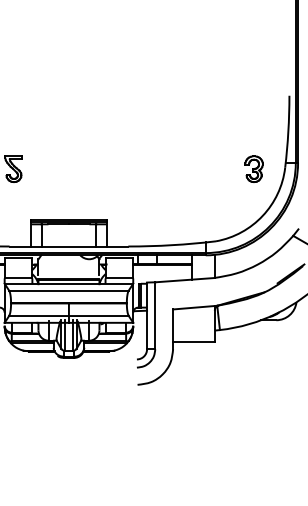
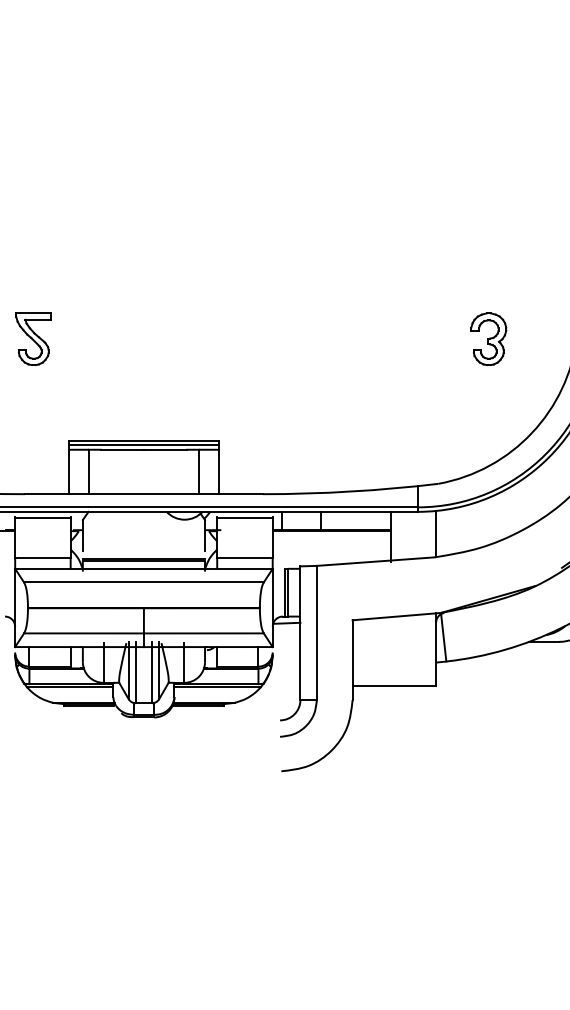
part: (253, 168) -> (487, 337), moved

